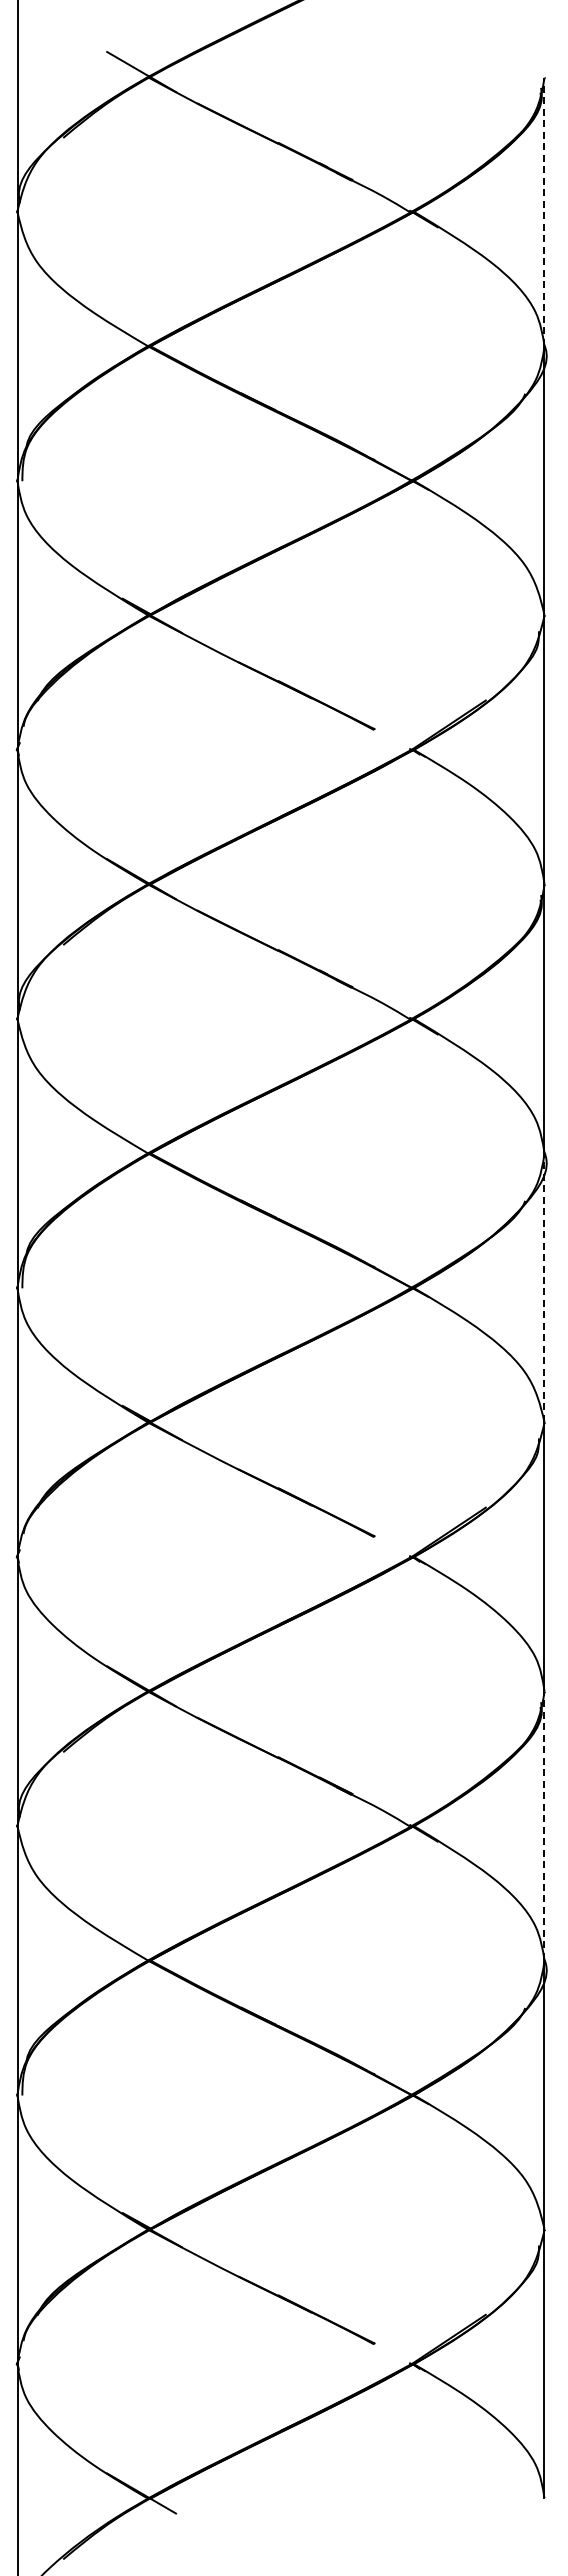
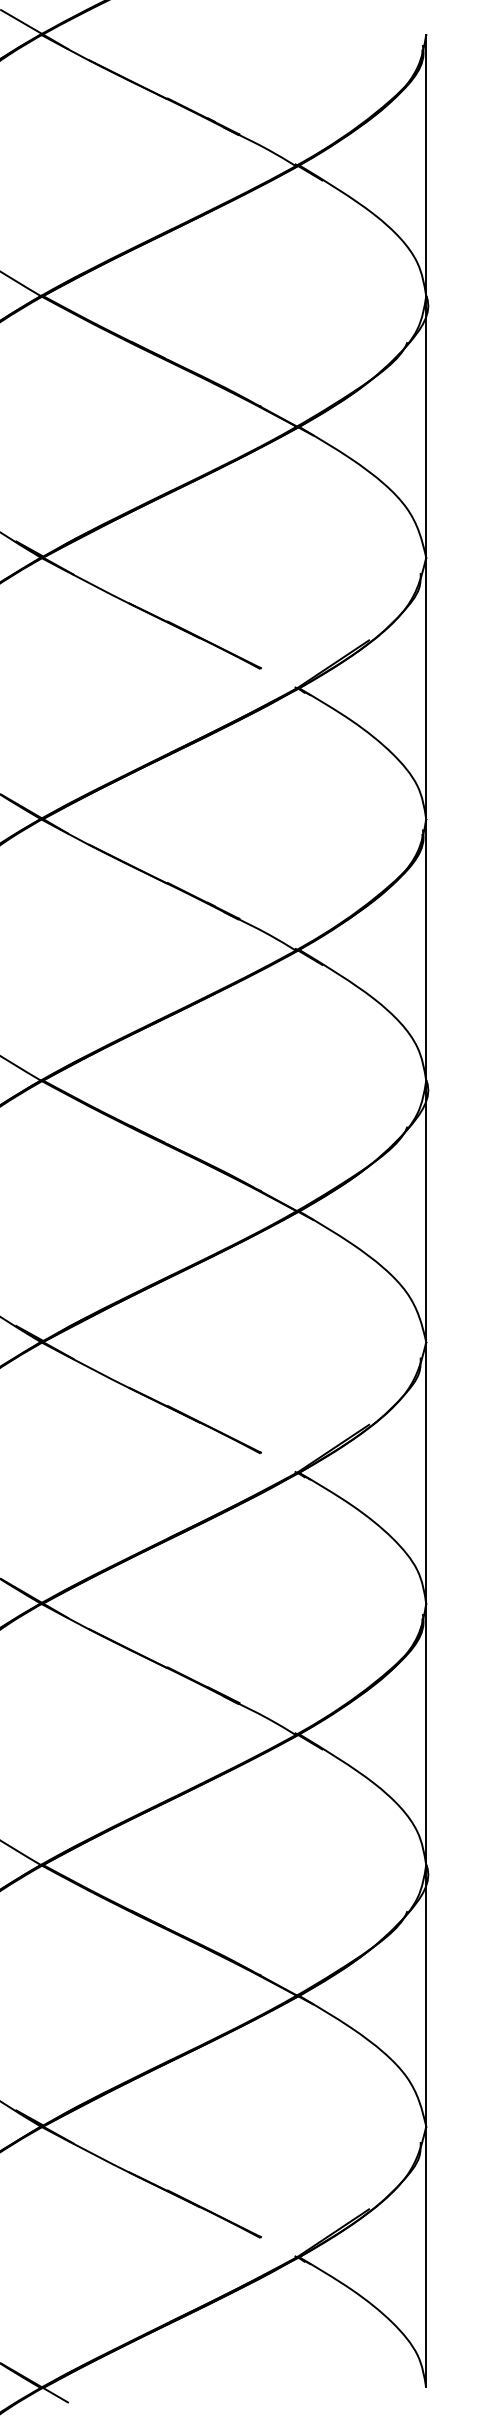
line: (544, 211) -> (426, 165), dashed -> solid
line: (544, 1287) -> (426, 1210), dashed -> solid
line: (544, 1826) -> (426, 1734), dashed -> solid

